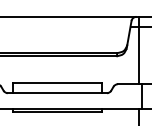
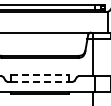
line: (57, 83) -> (40, 75), solid -> dashed
line: (57, 92) -> (40, 81), solid -> dashed

